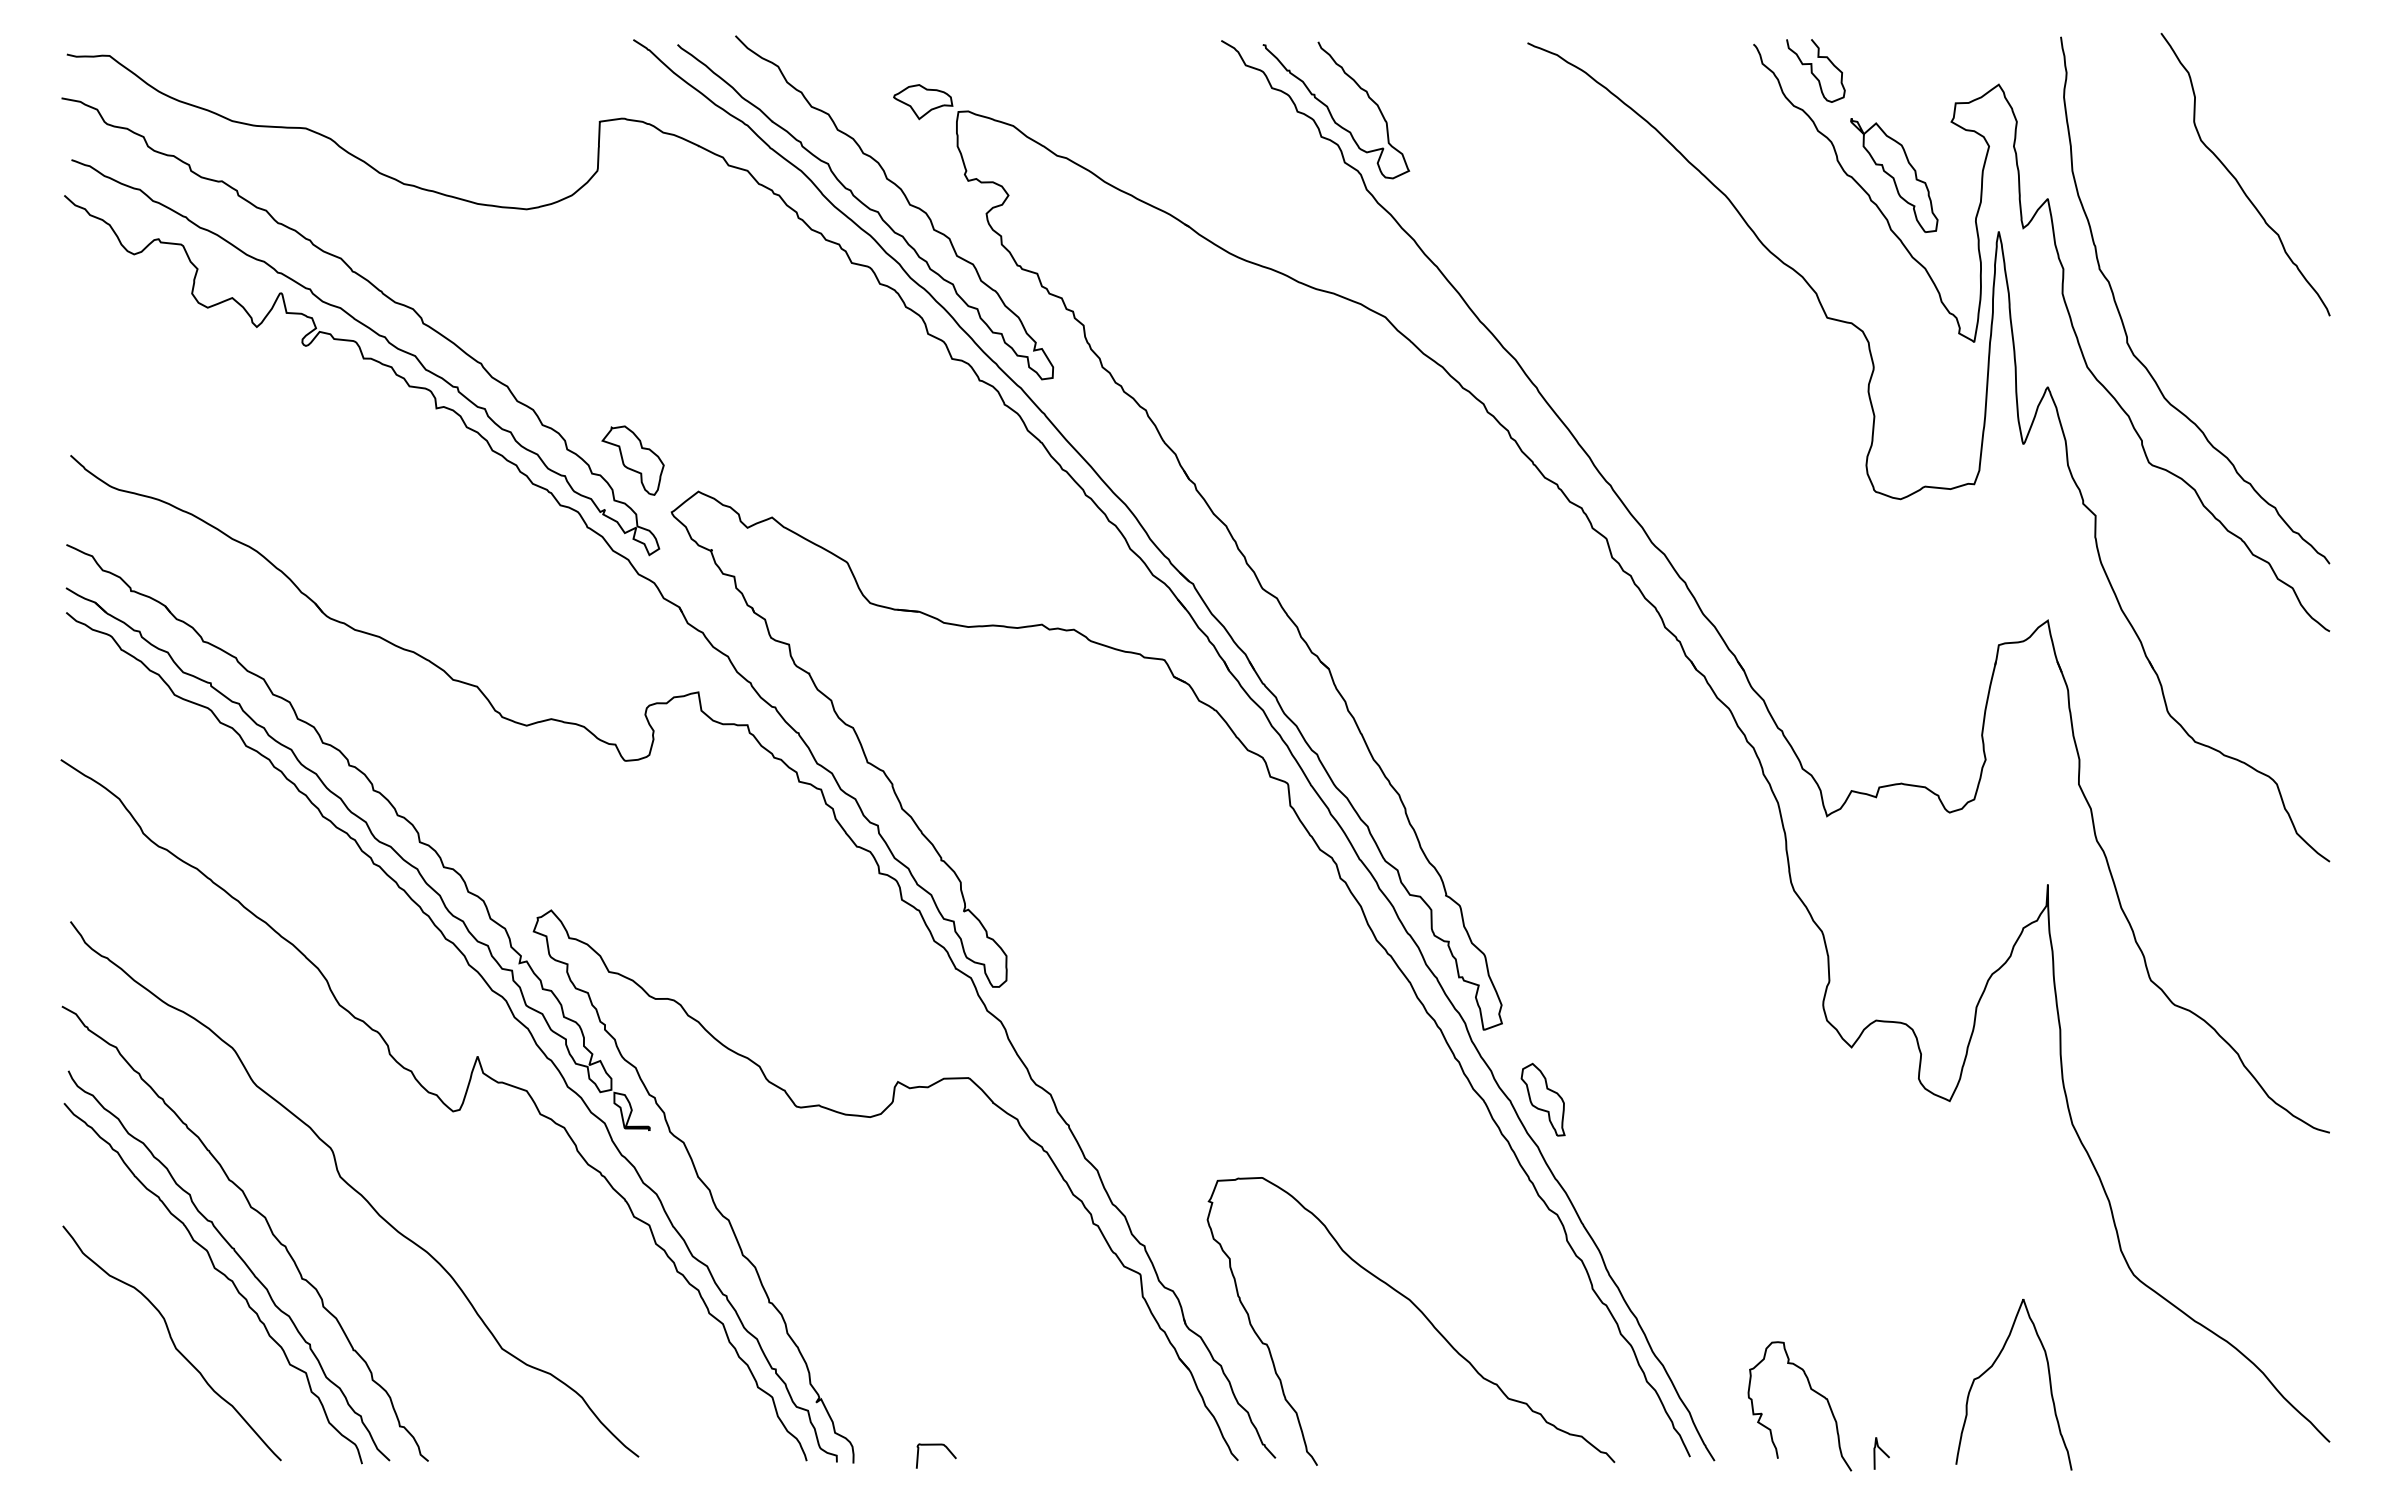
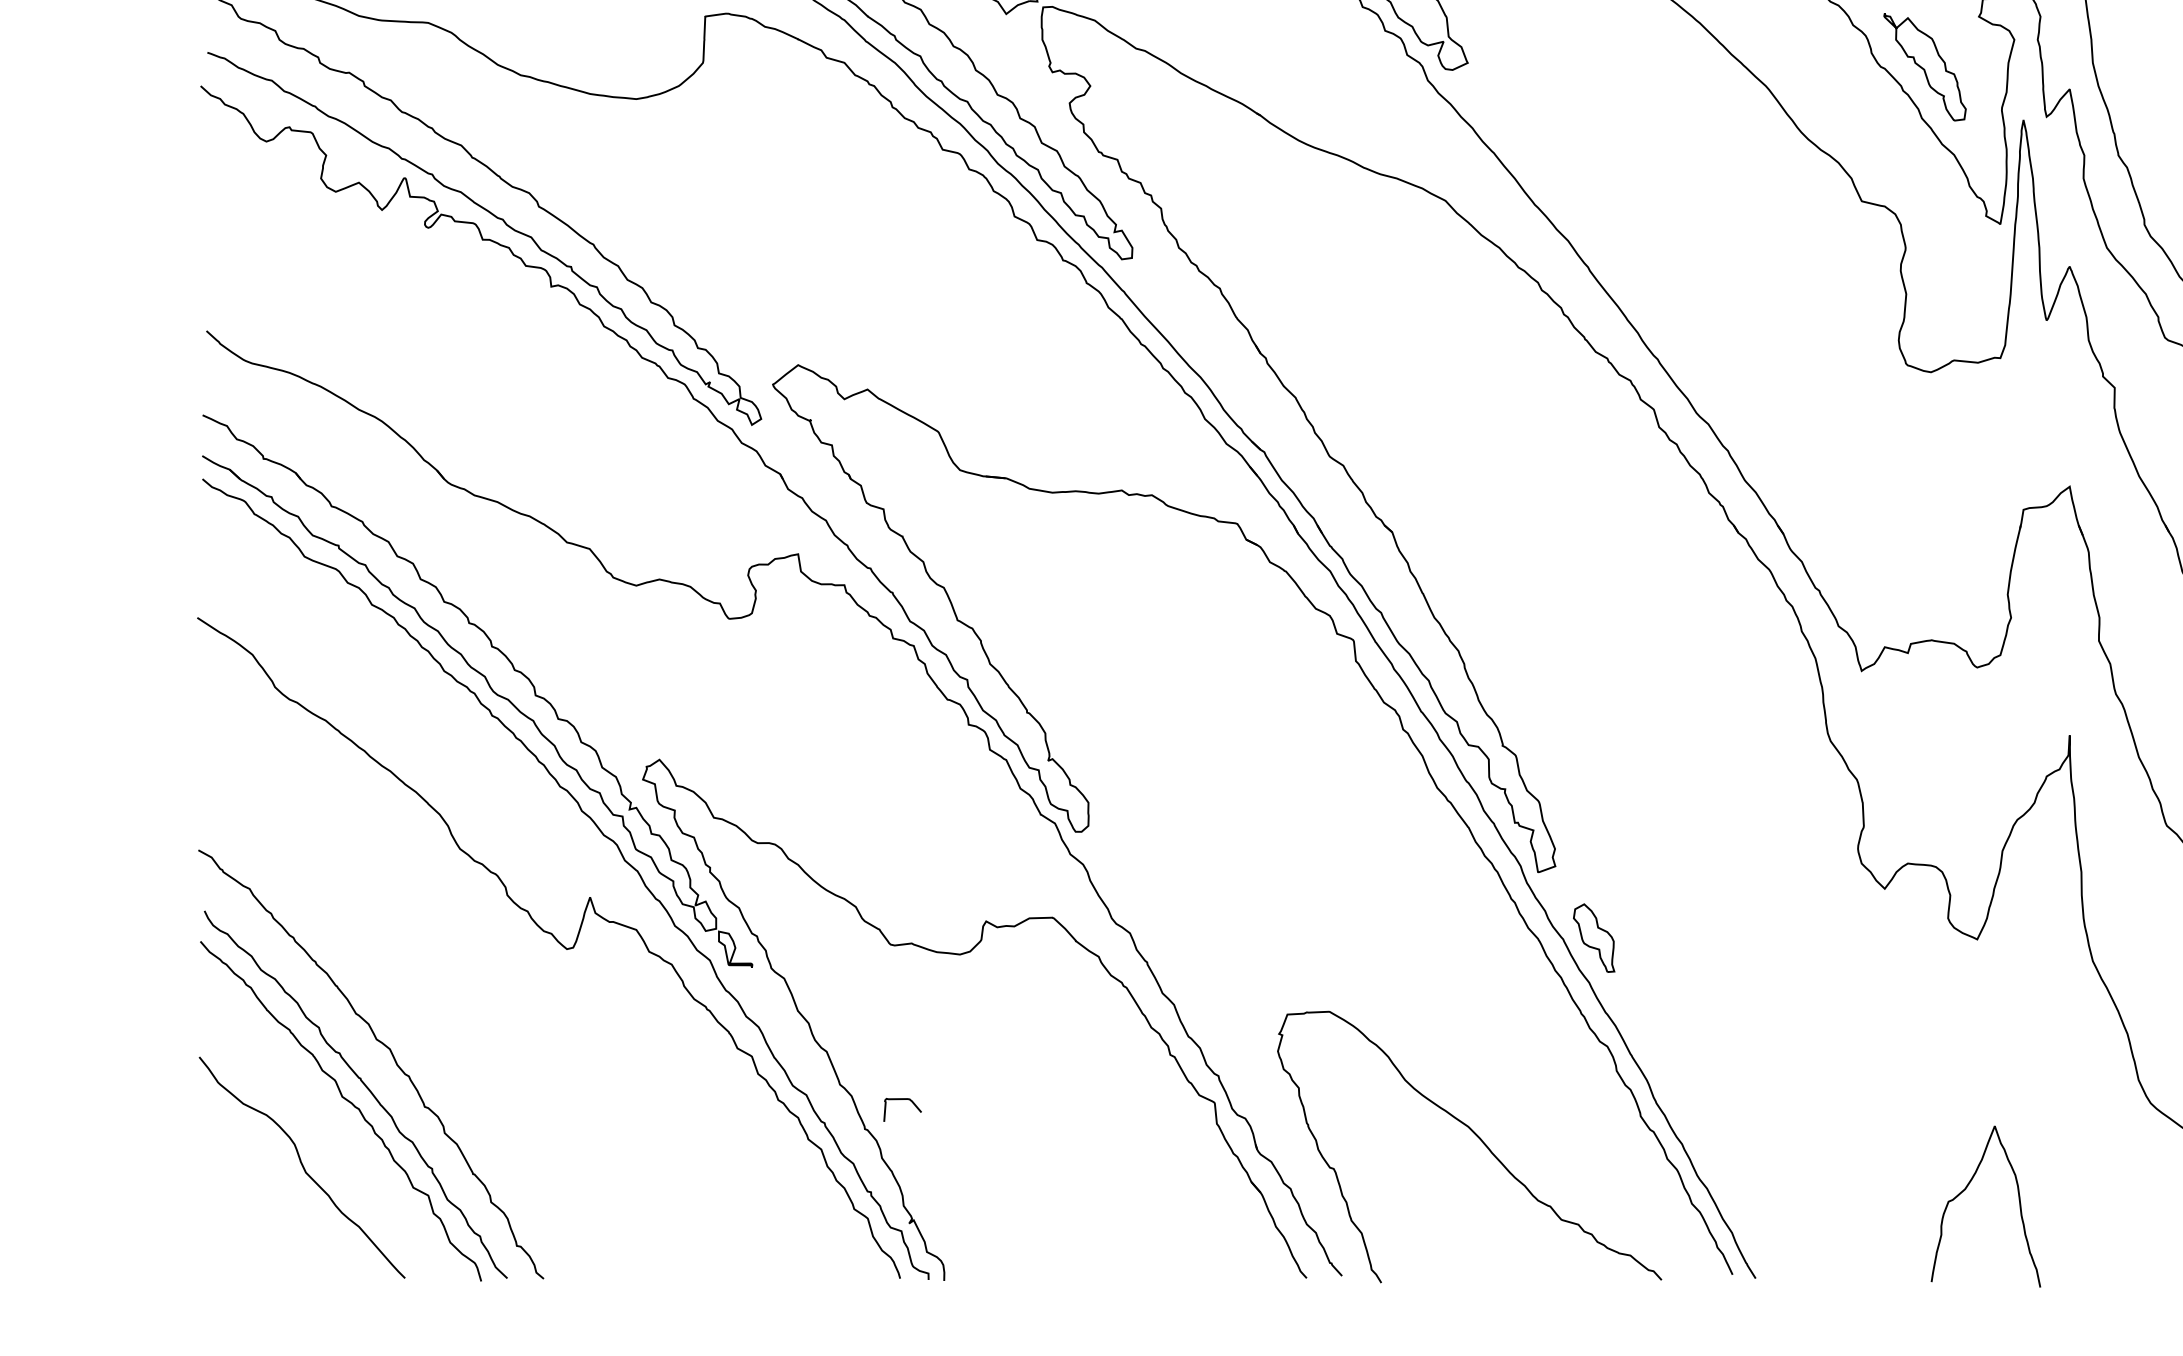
part: (632, 460) -> (736, 335), removed
curve: (354, 1189) -> (474, 1022), removed
curve: (1994, 1364) -> (1967, 1187), moved
curve: (1811, 1390) -> (1847, 1212), removed
curve: (936, 1445) -> (902, 1099), moved
curve: (1882, 1452) -> (1913, 1270), removed

